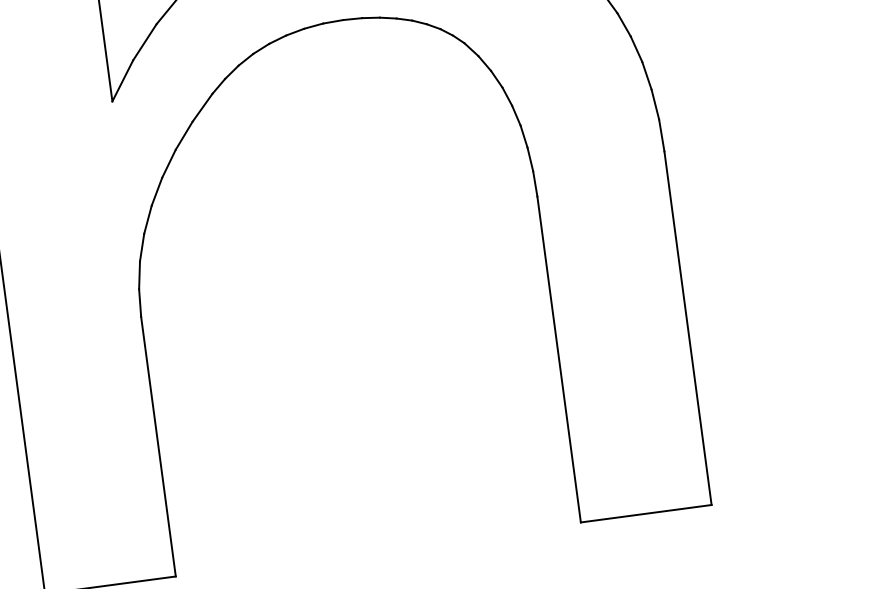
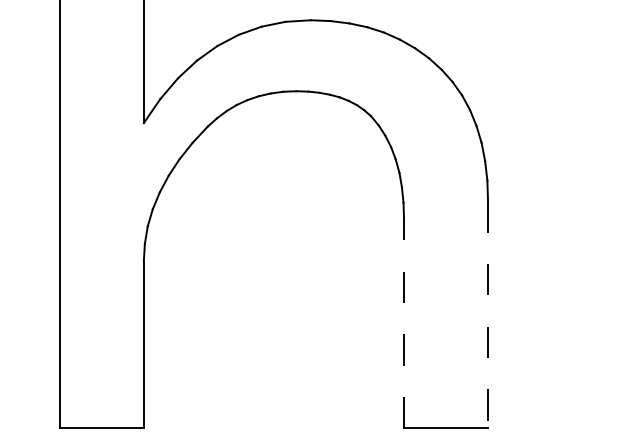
line: (688, 327) -> (488, 314), solid -> dashed
line: (559, 359) -> (404, 323), solid -> dashed

